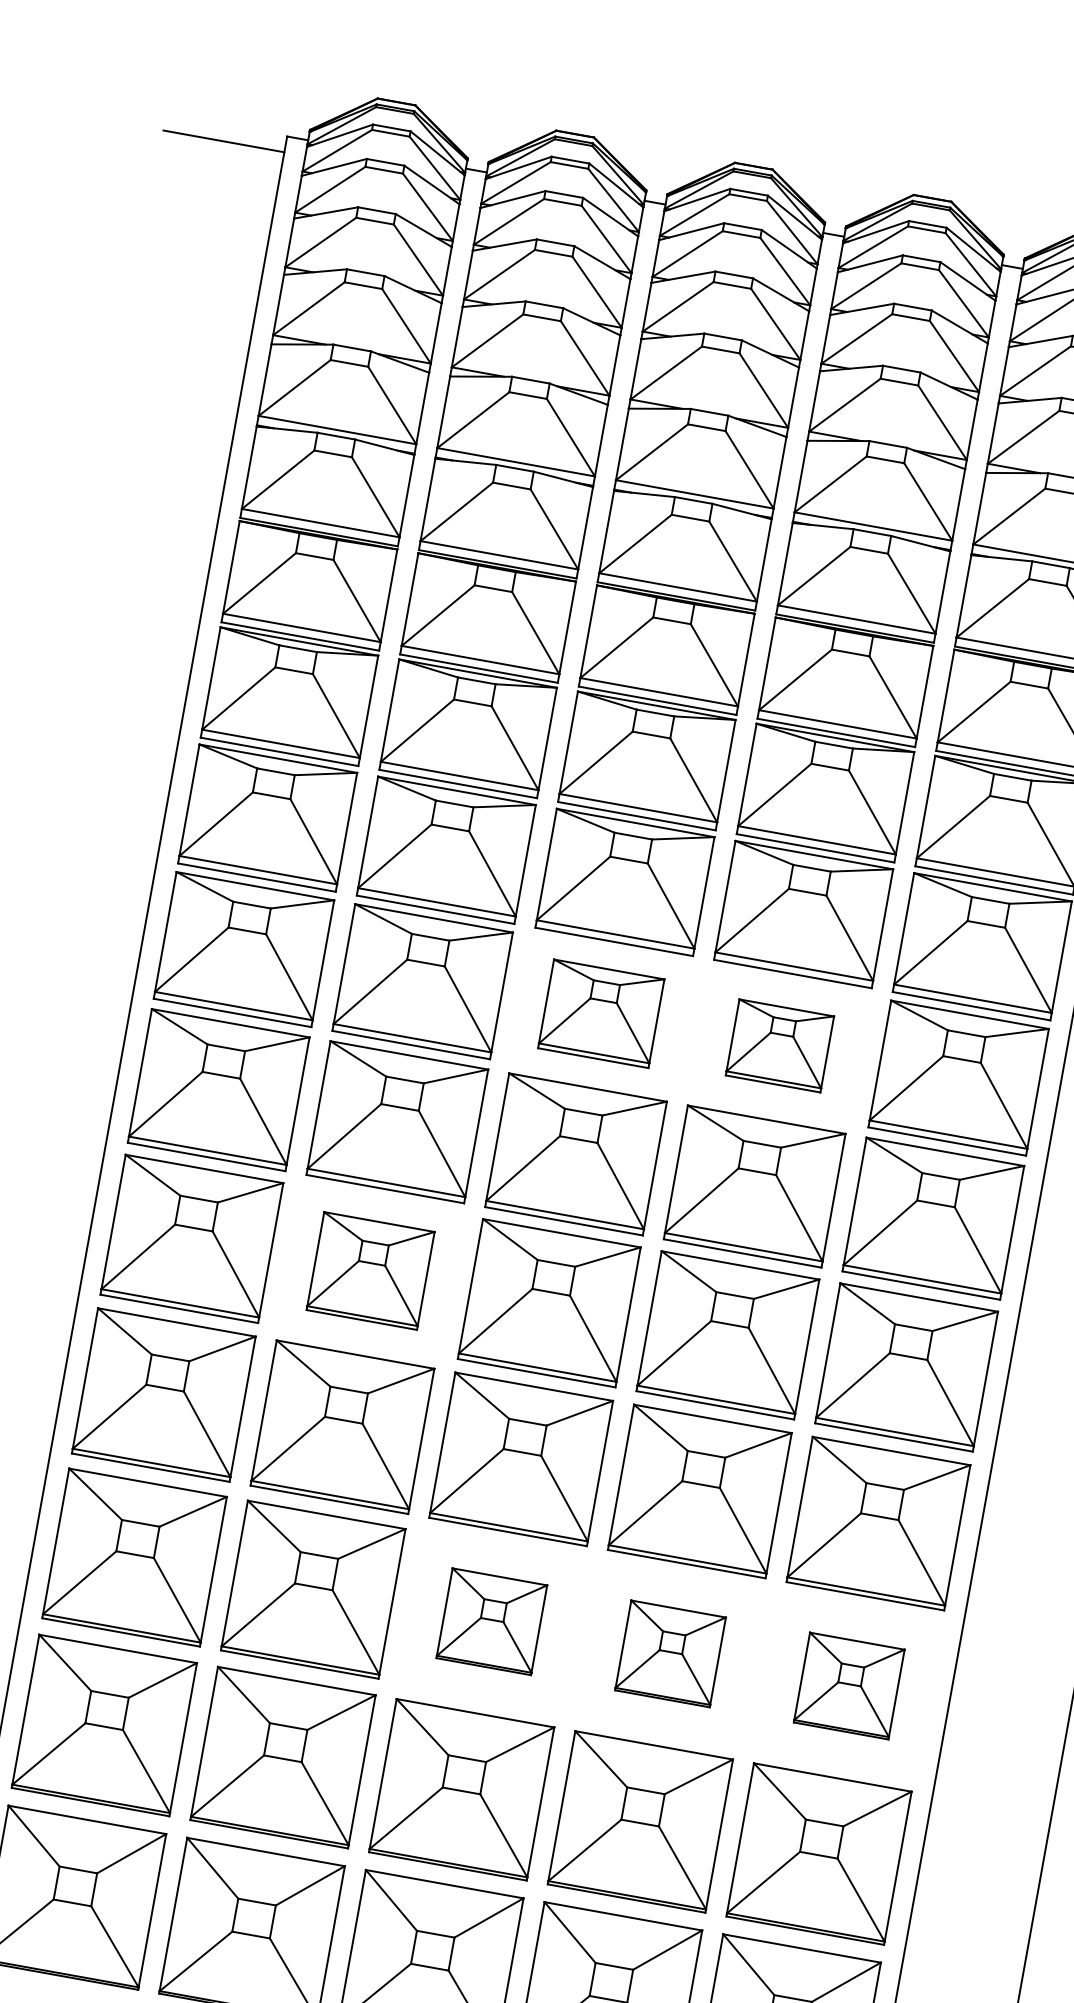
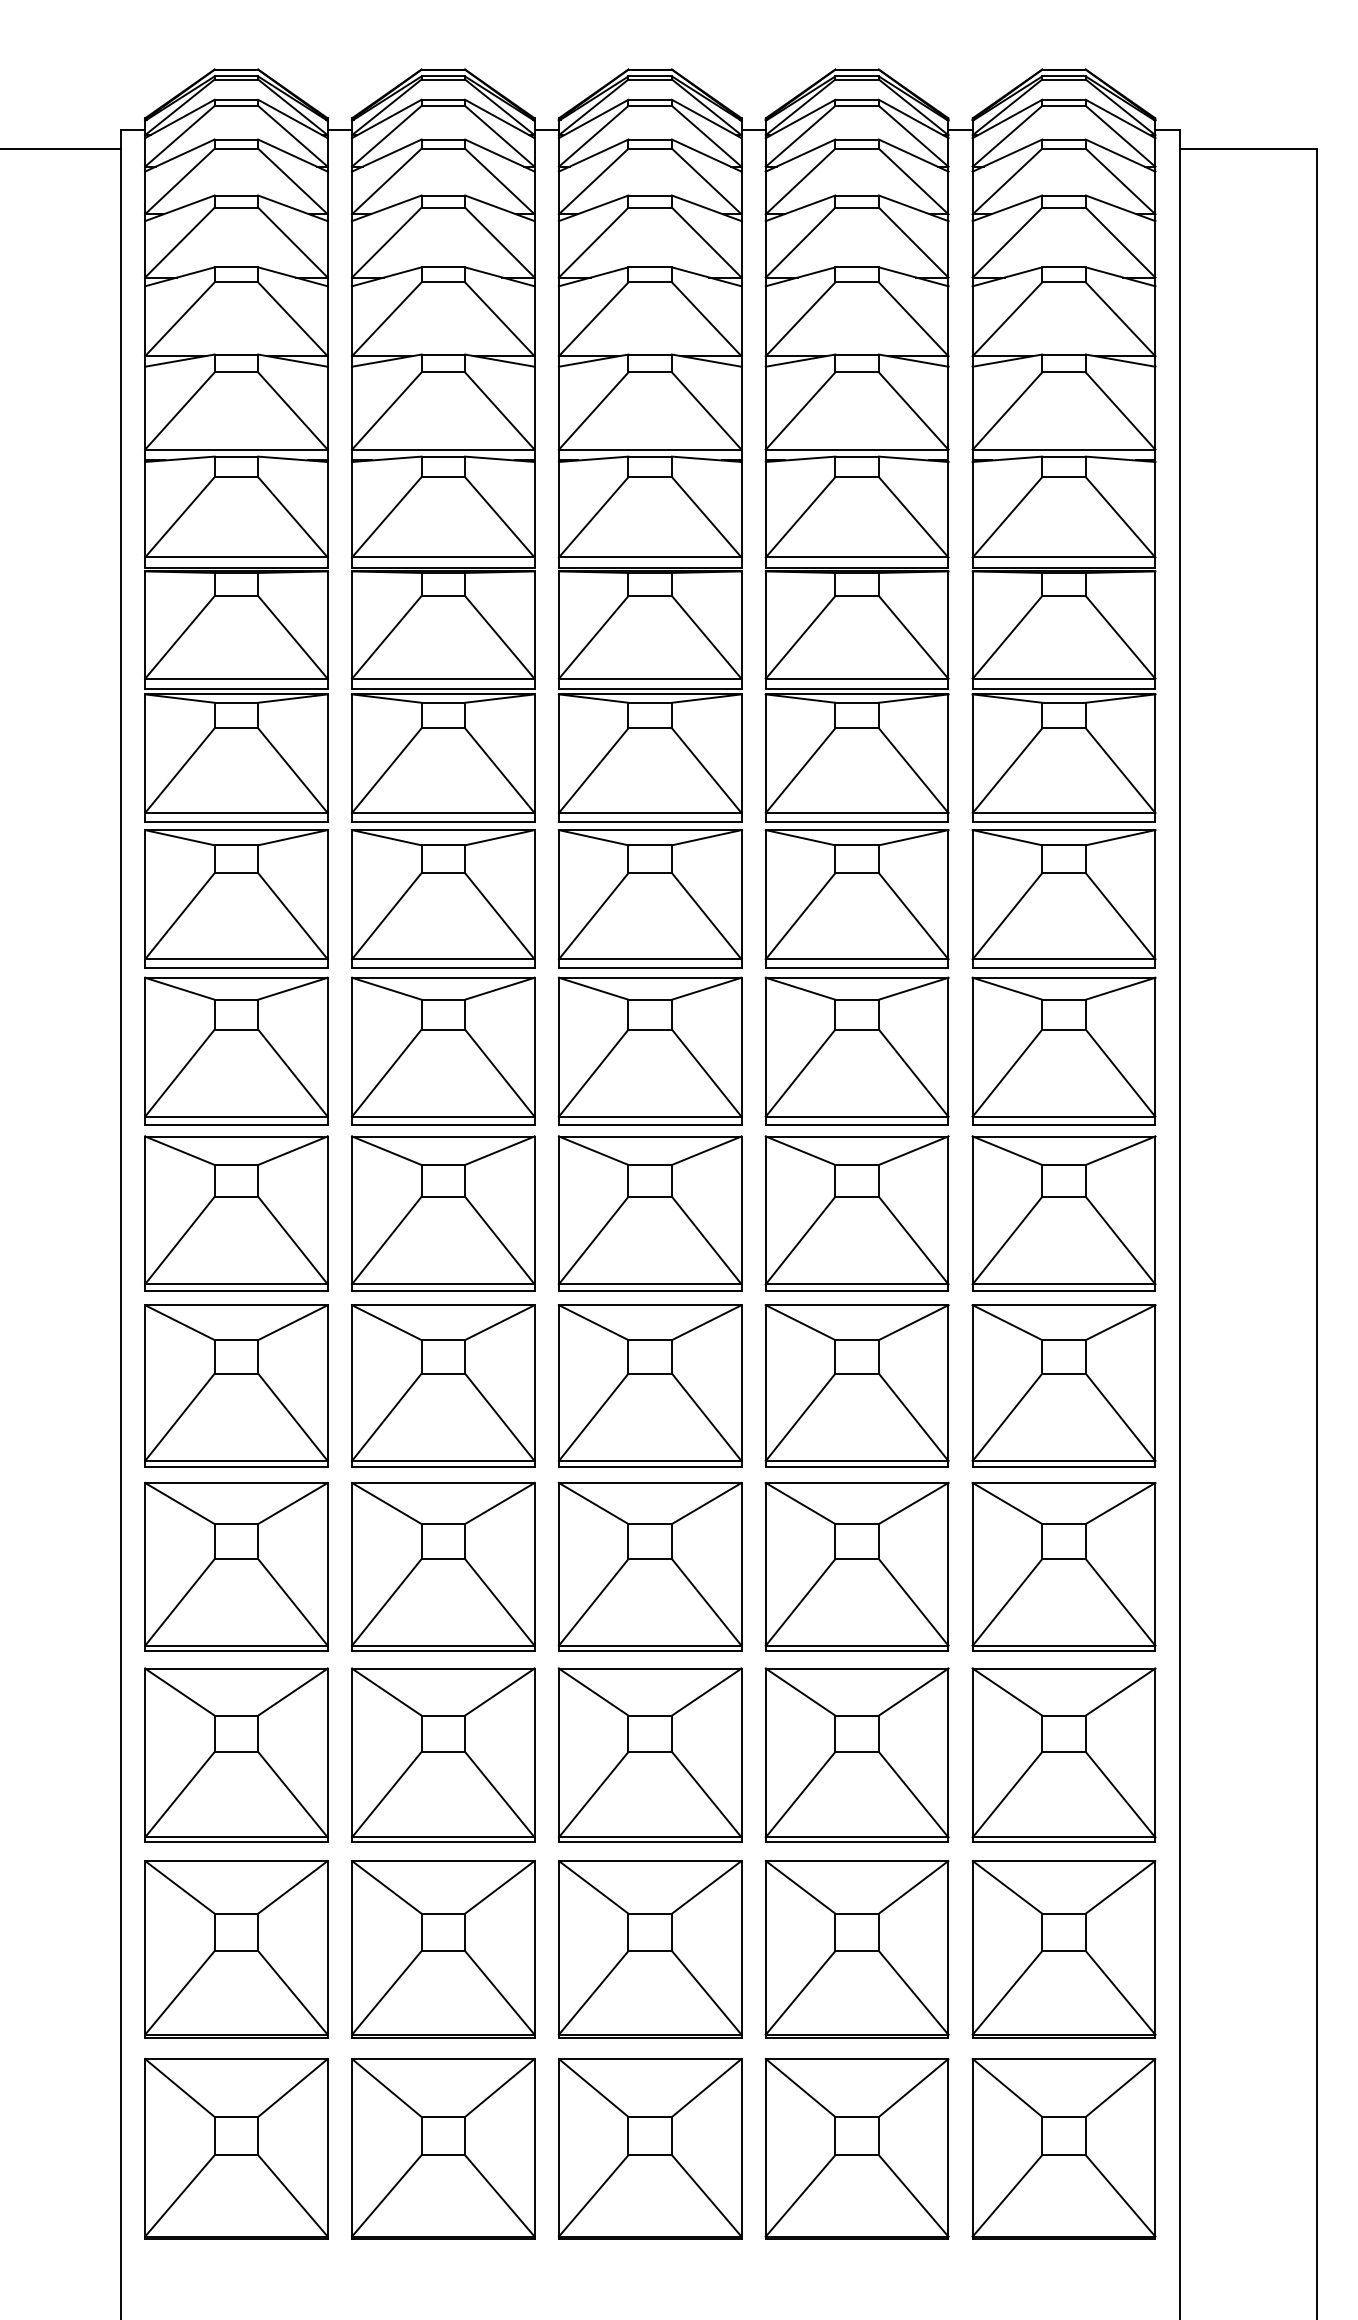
part: (600, 1013) -> (649, 1050), size x1.43
part: (779, 1045) -> (856, 1050), size x1.67
part: (370, 1270) -> (443, 1385), size x1.43
part: (491, 1621) -> (649, 1754), size x1.67
part: (670, 1653) -> (856, 1754), size x1.67
part: (848, 1685) -> (1063, 1754), size x1.67

